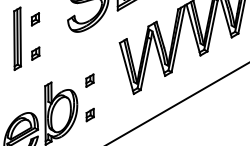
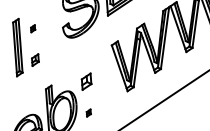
part: (35, 19) -> (33, 28), size x0.6
part: (89, 80) -> (86, 81), size x1.4
part: (89, 114) -> (88, 112), size x0.6

